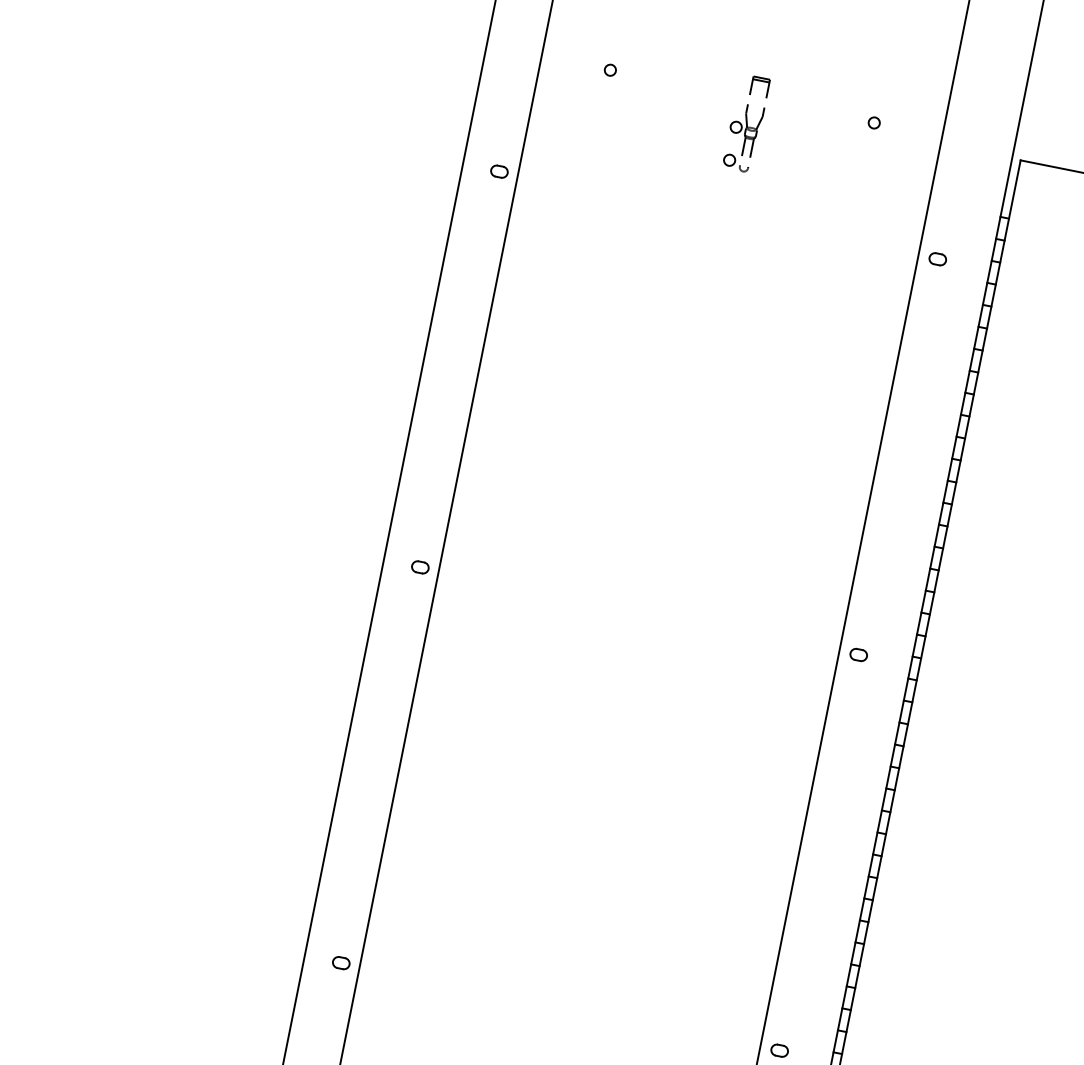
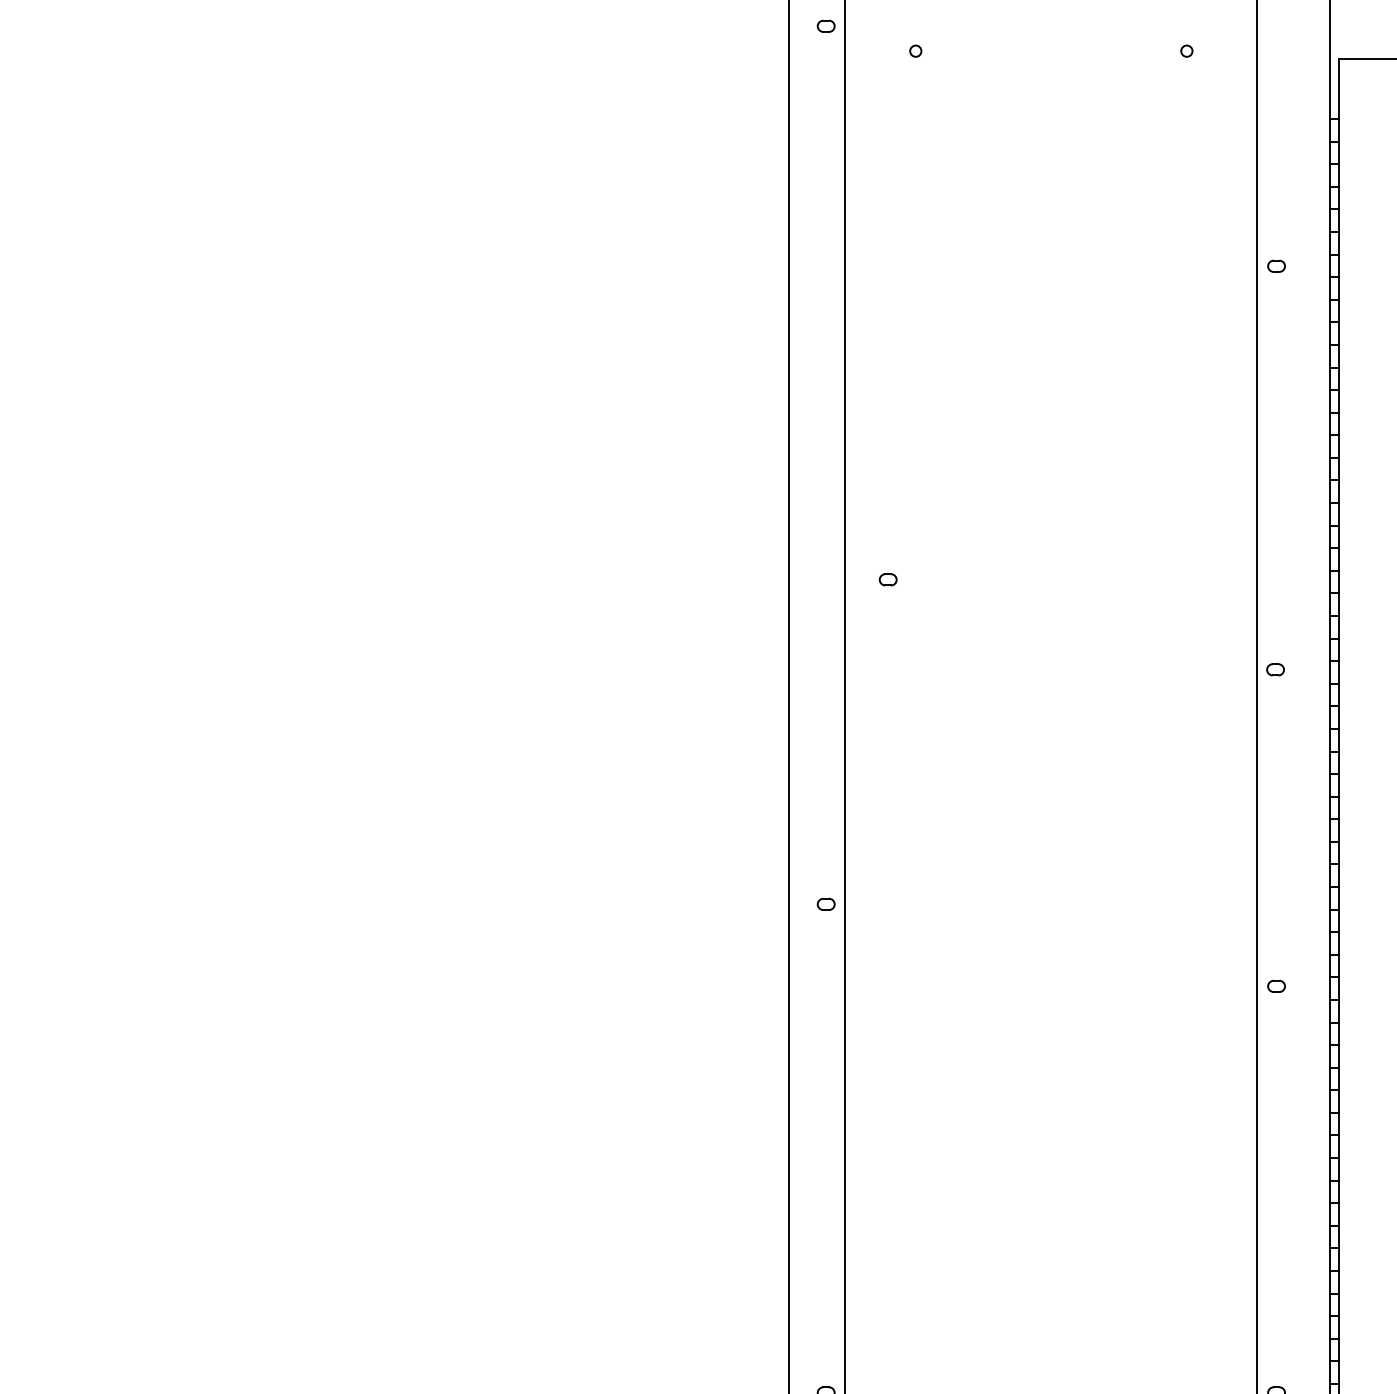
part: (746, 123) -> (1060, 76), removed
part: (498, 170) -> (825, 25), moved
part: (937, 258) -> (1276, 265), moved
part: (419, 566) -> (887, 579), moved
part: (858, 654) -> (1275, 669), moved
part: (340, 962) -> (825, 903), moved

